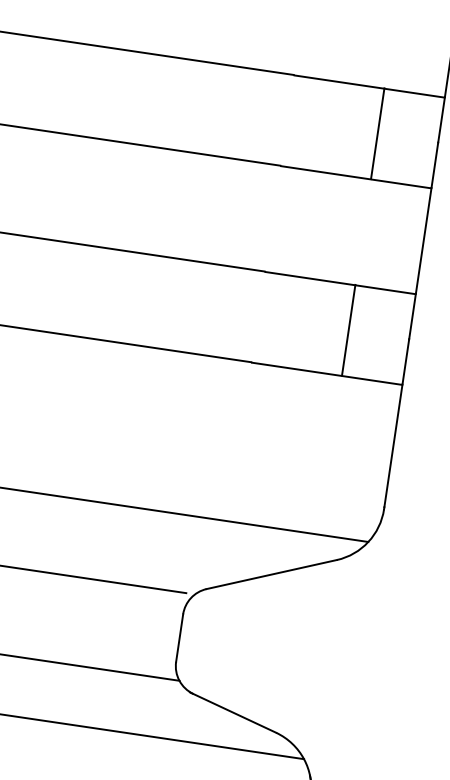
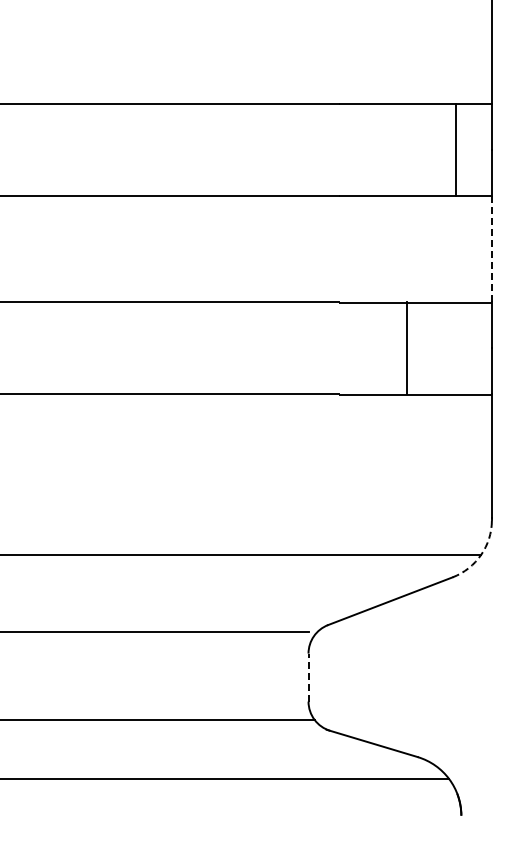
line: (377, 133) -> (455, 149), moved
line: (423, 240) -> (491, 248), solid -> dashed
line: (348, 330) -> (406, 348), moved
arc: (368, 541) -> (481, 554), solid -> dashed
line: (179, 638) -> (308, 677), solid -> dashed

